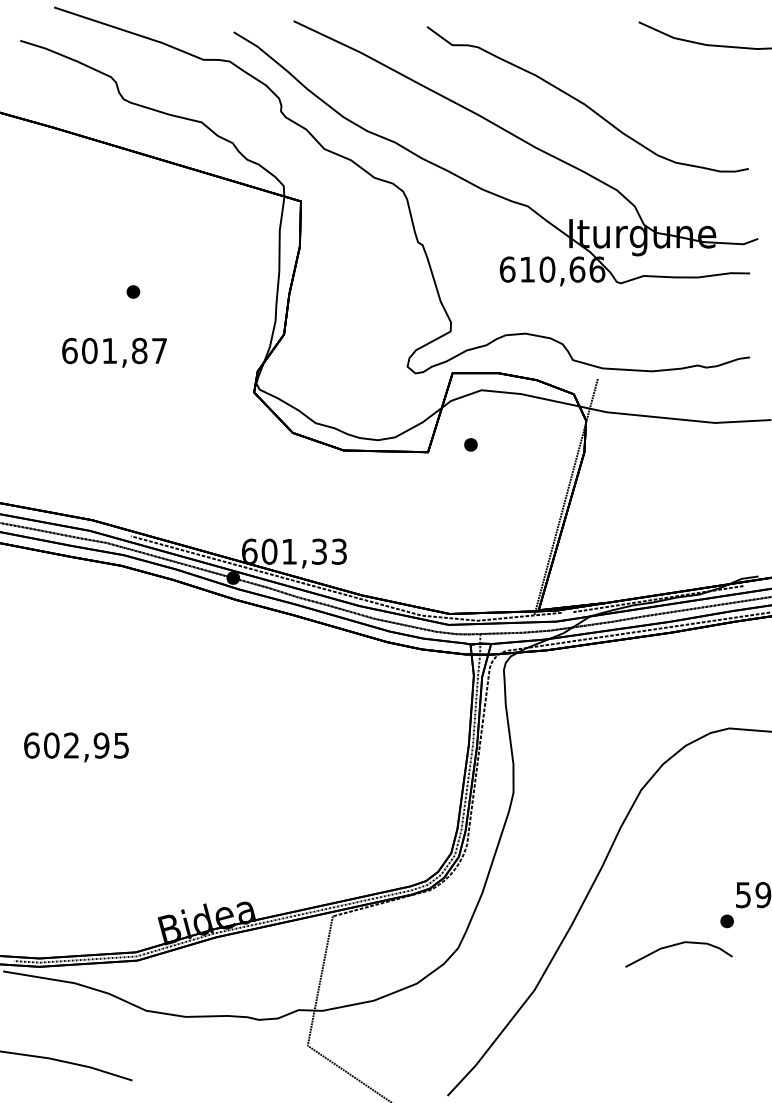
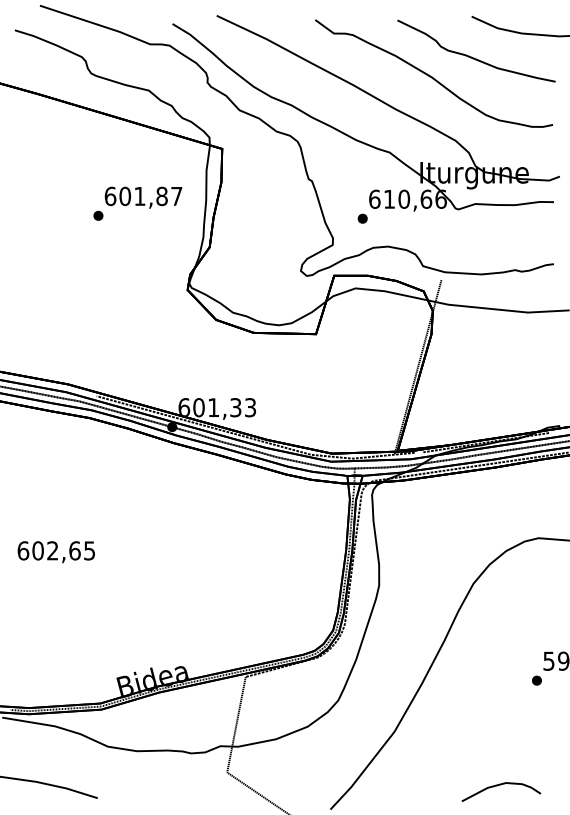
curve: (642, 77) -> (474, 57), added
text: (114, 352) -> (143, 197), moved
part: (470, 444) -> (362, 218), moved
text: (100, 745) -> (74, 550), 602,95 -> 602,65
part: (679, 953) -> (501, 791), moved

